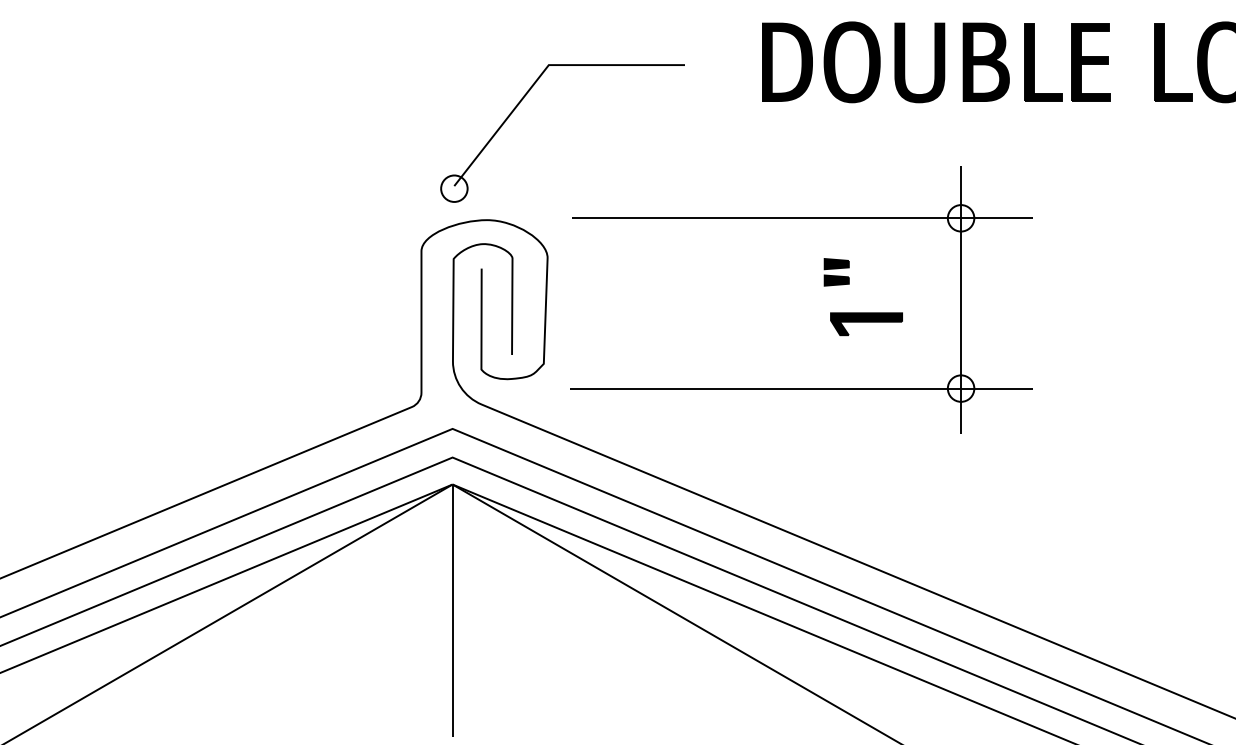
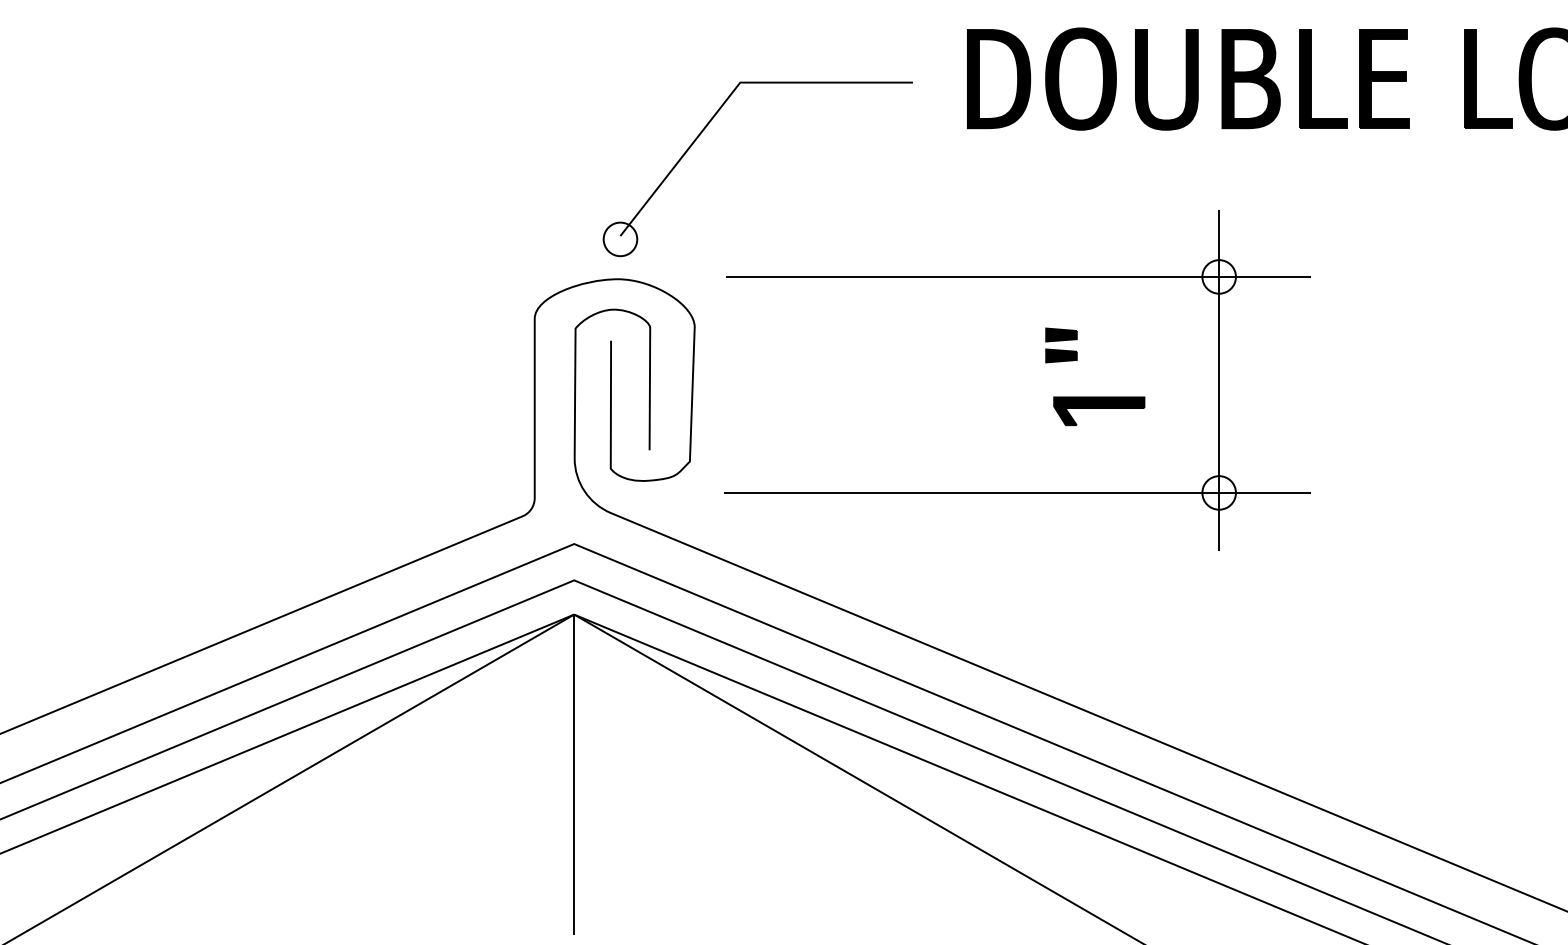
part: (520, 102) -> (704, 130), moved

